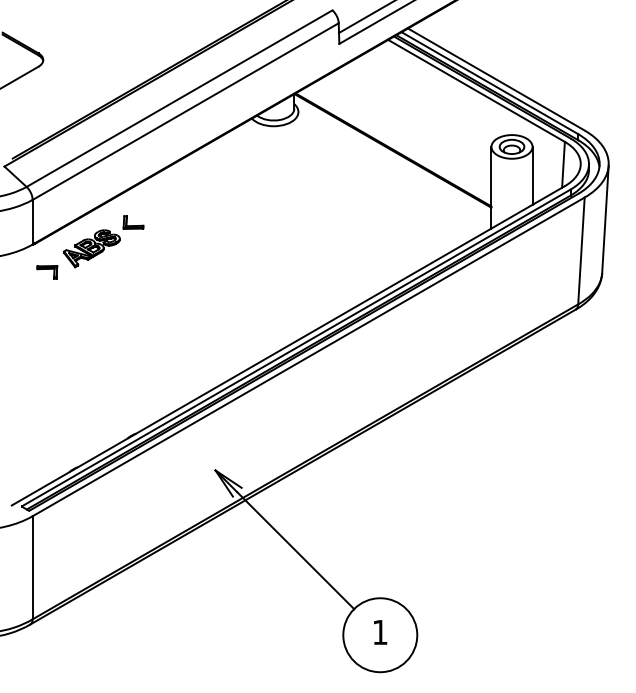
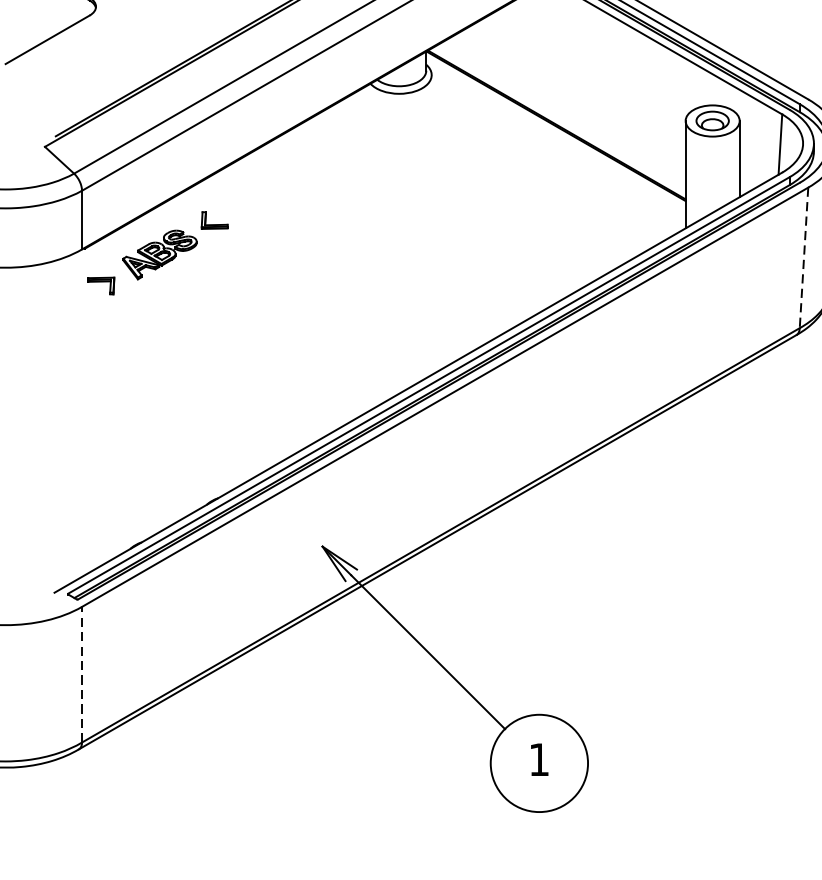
line: (581, 250) -> (804, 257), solid -> dashed
line: (32, 567) -> (81, 674), solid -> dashed

